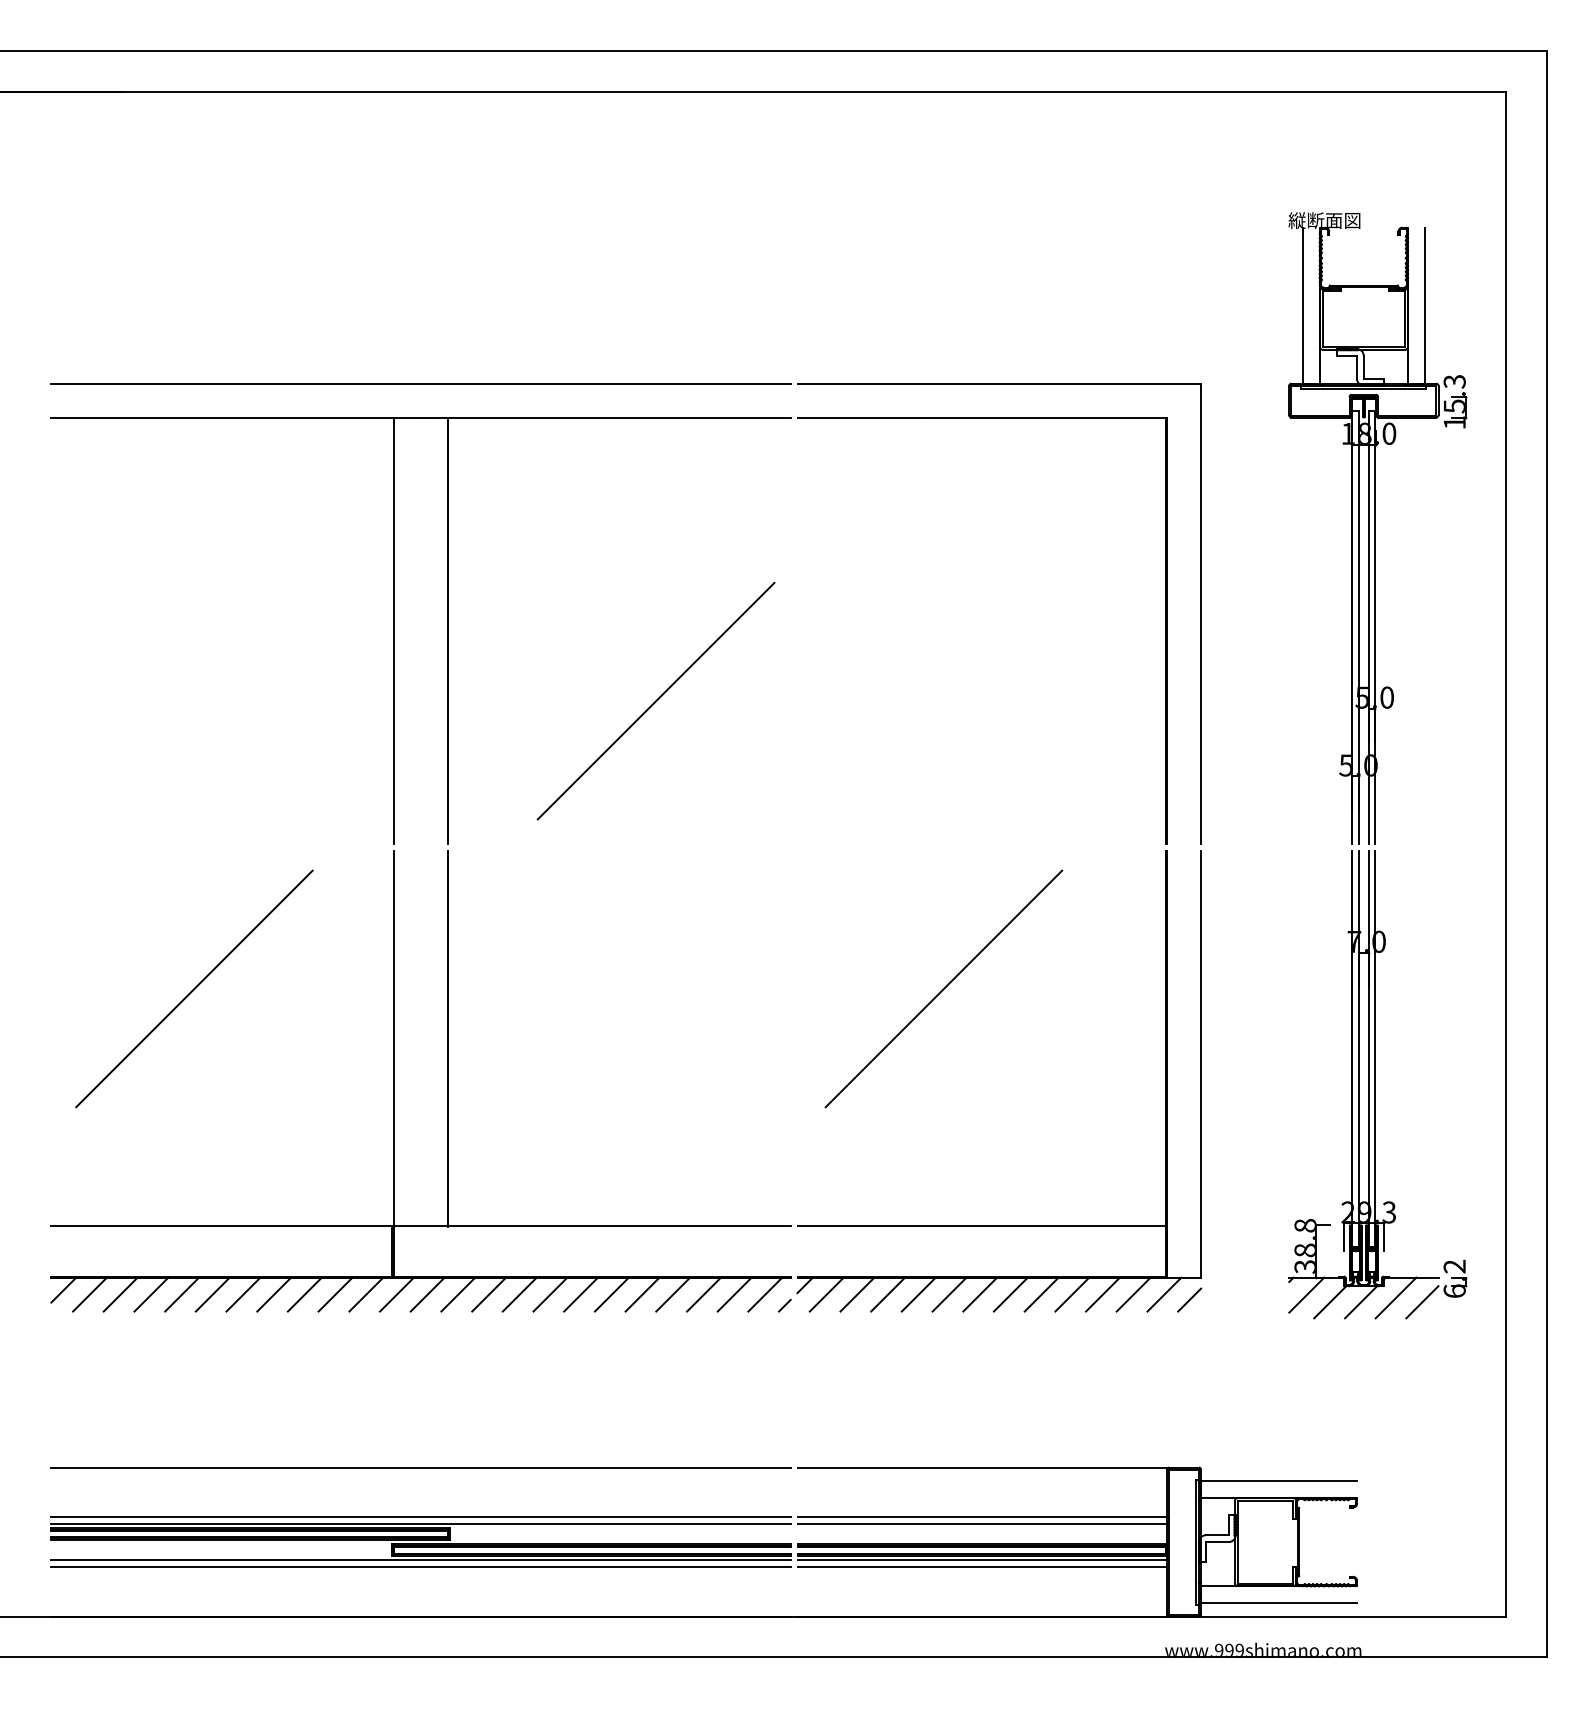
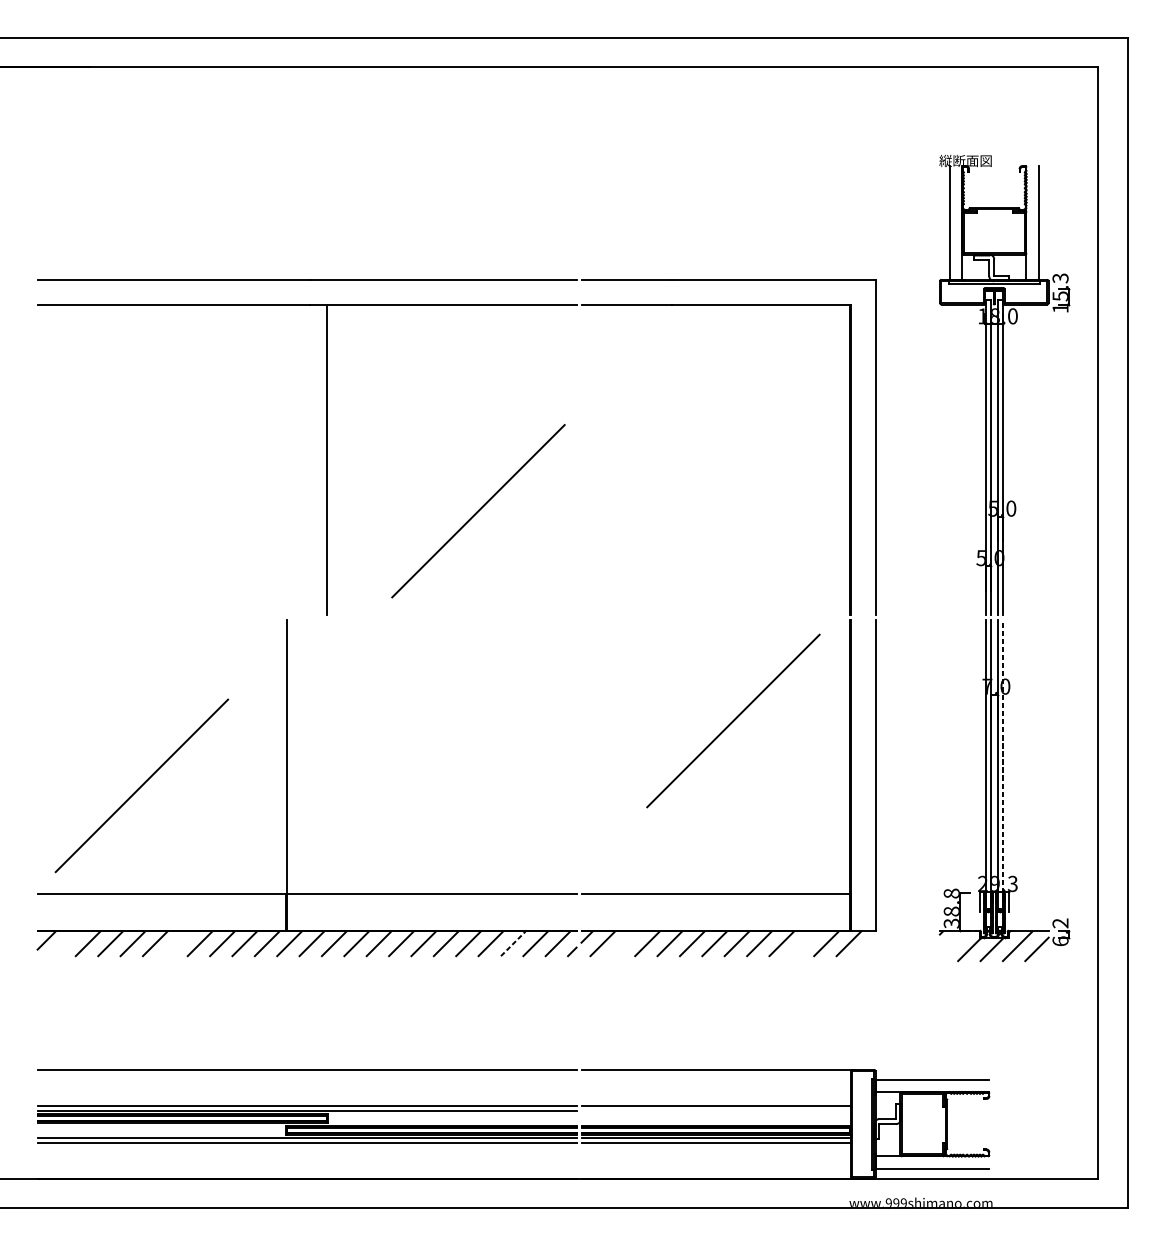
line: (393, 630) -> (287, 459), removed
line: (194, 988) -> (141, 785), moved
line: (943, 988) -> (733, 720), moved
line: (448, 1038) -> (327, 757), removed
line: (1375, 1048) -> (1002, 764), solid -> dashed
line: (89, 1294) -> (65, 943), removed
line: (243, 1294) -> (177, 943), removed
line: (704, 1294) -> (513, 943), solid -> dashed
line: (857, 1294) -> (625, 943), removed
line: (1102, 1294) -> (803, 943), removed
line: (1306, 1294) -> (952, 943), removed
line: (1189, 1299) -> (867, 947), removed
line: (982, 1523) -> (716, 1110), removed

